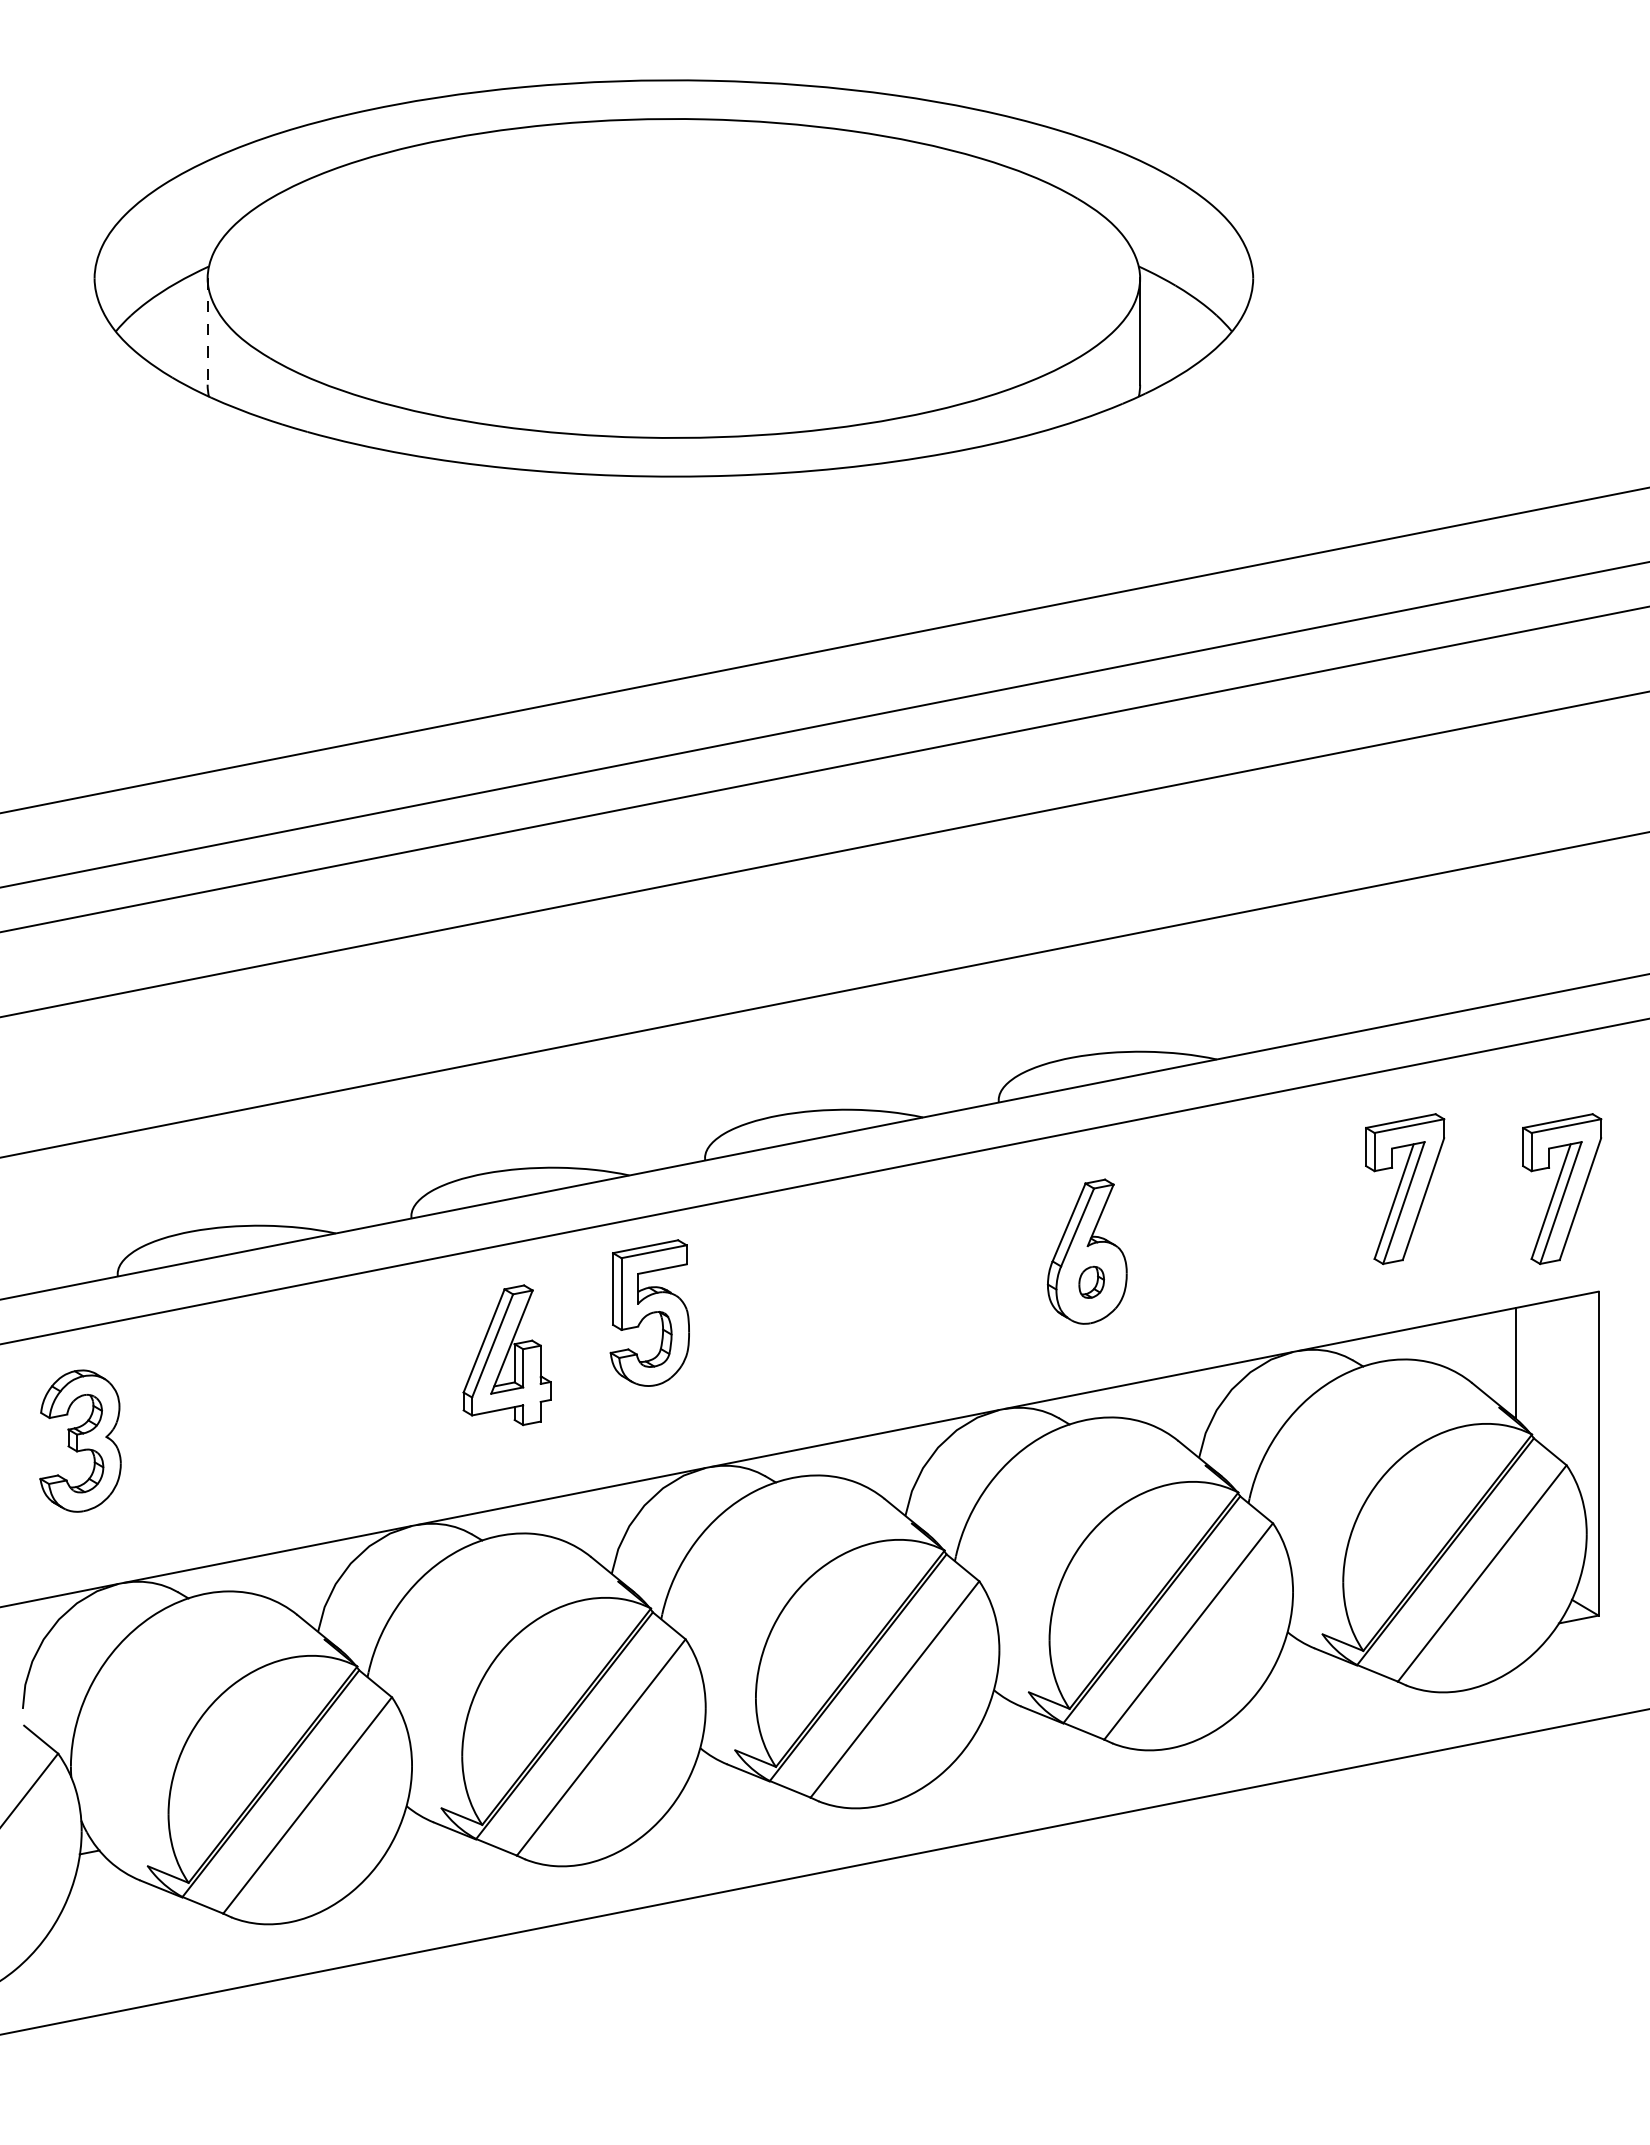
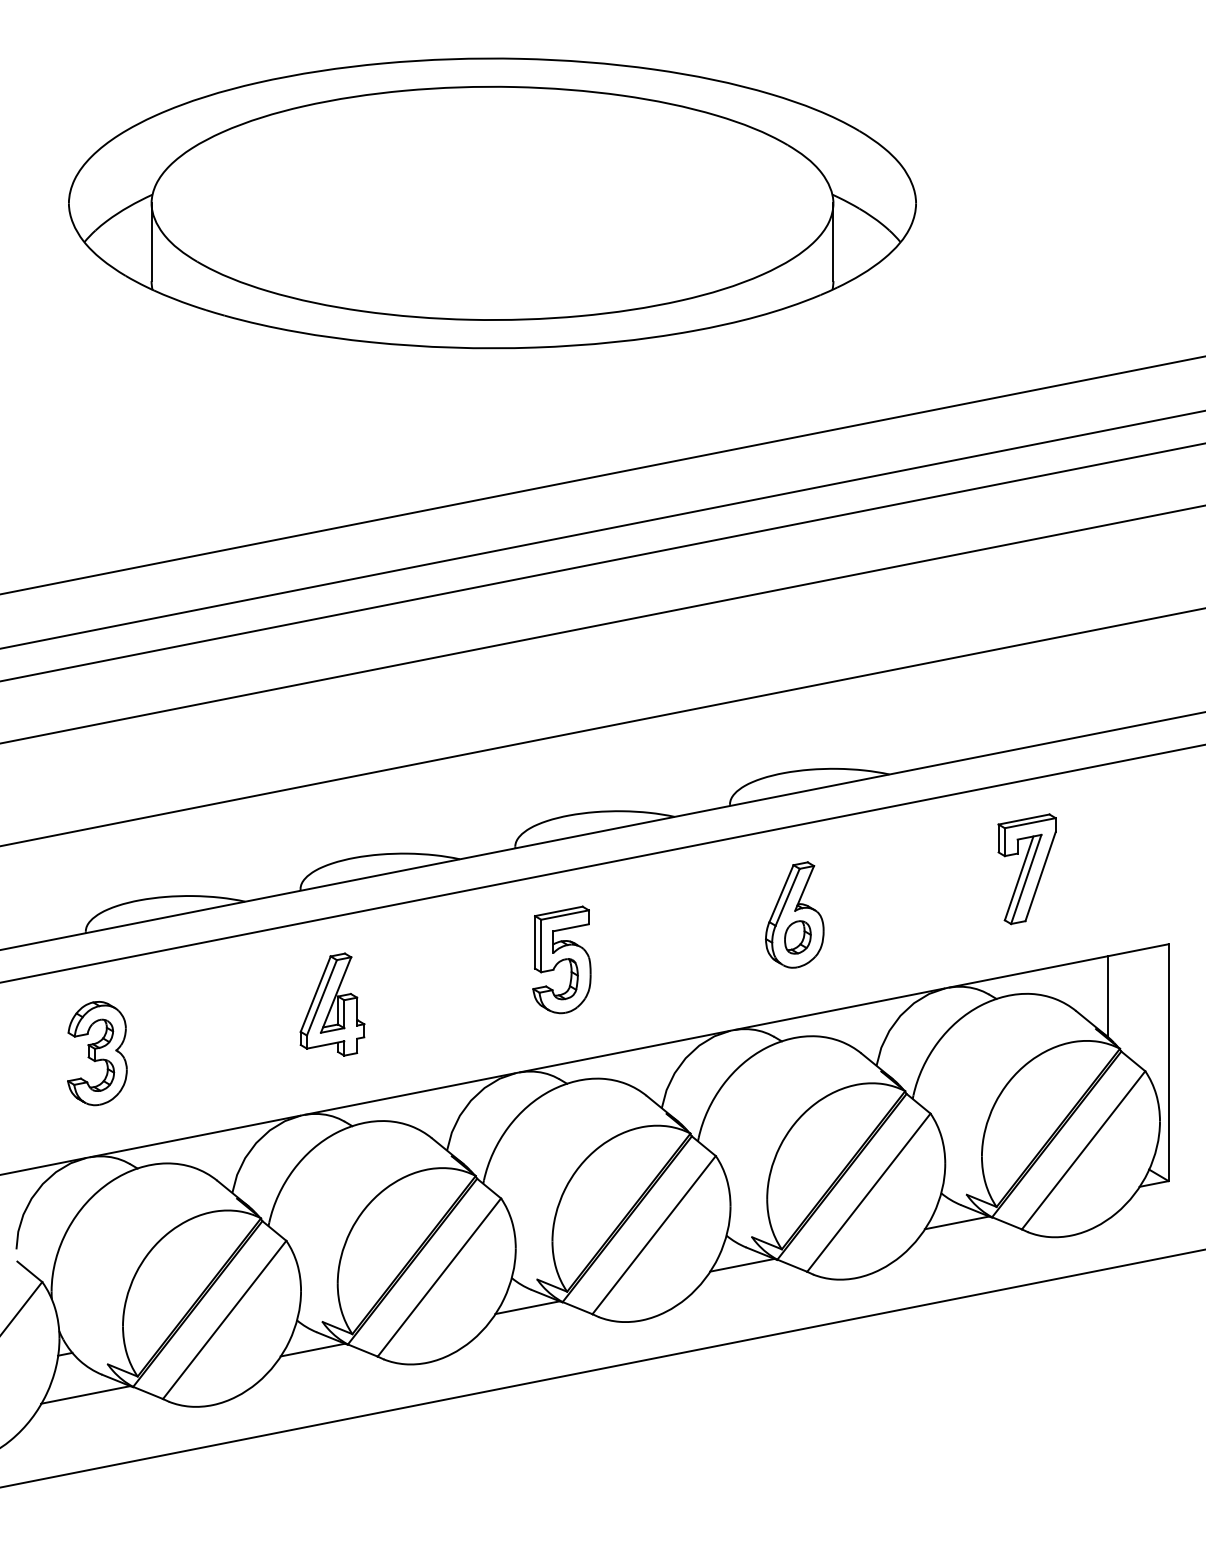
line: (207, 332) -> (151, 242), dashed -> solid
part: (1562, 1189) -> (1142, 869), removed
part: (1091, 1282) -> (797, 937), size x1.43
part: (649, 1312) -> (561, 959), moved
part: (506, 1355) -> (332, 1004), moved
part: (80, 1440) -> (97, 1053), moved
line: (1309, 1672) -> (957, 1222), added
line: (1015, 1730) -> (742, 1265), added
line: (721, 1788) -> (527, 1307), added
line: (428, 1846) -> (313, 1349), added
line: (117, 1908) -> (85, 1395), added

